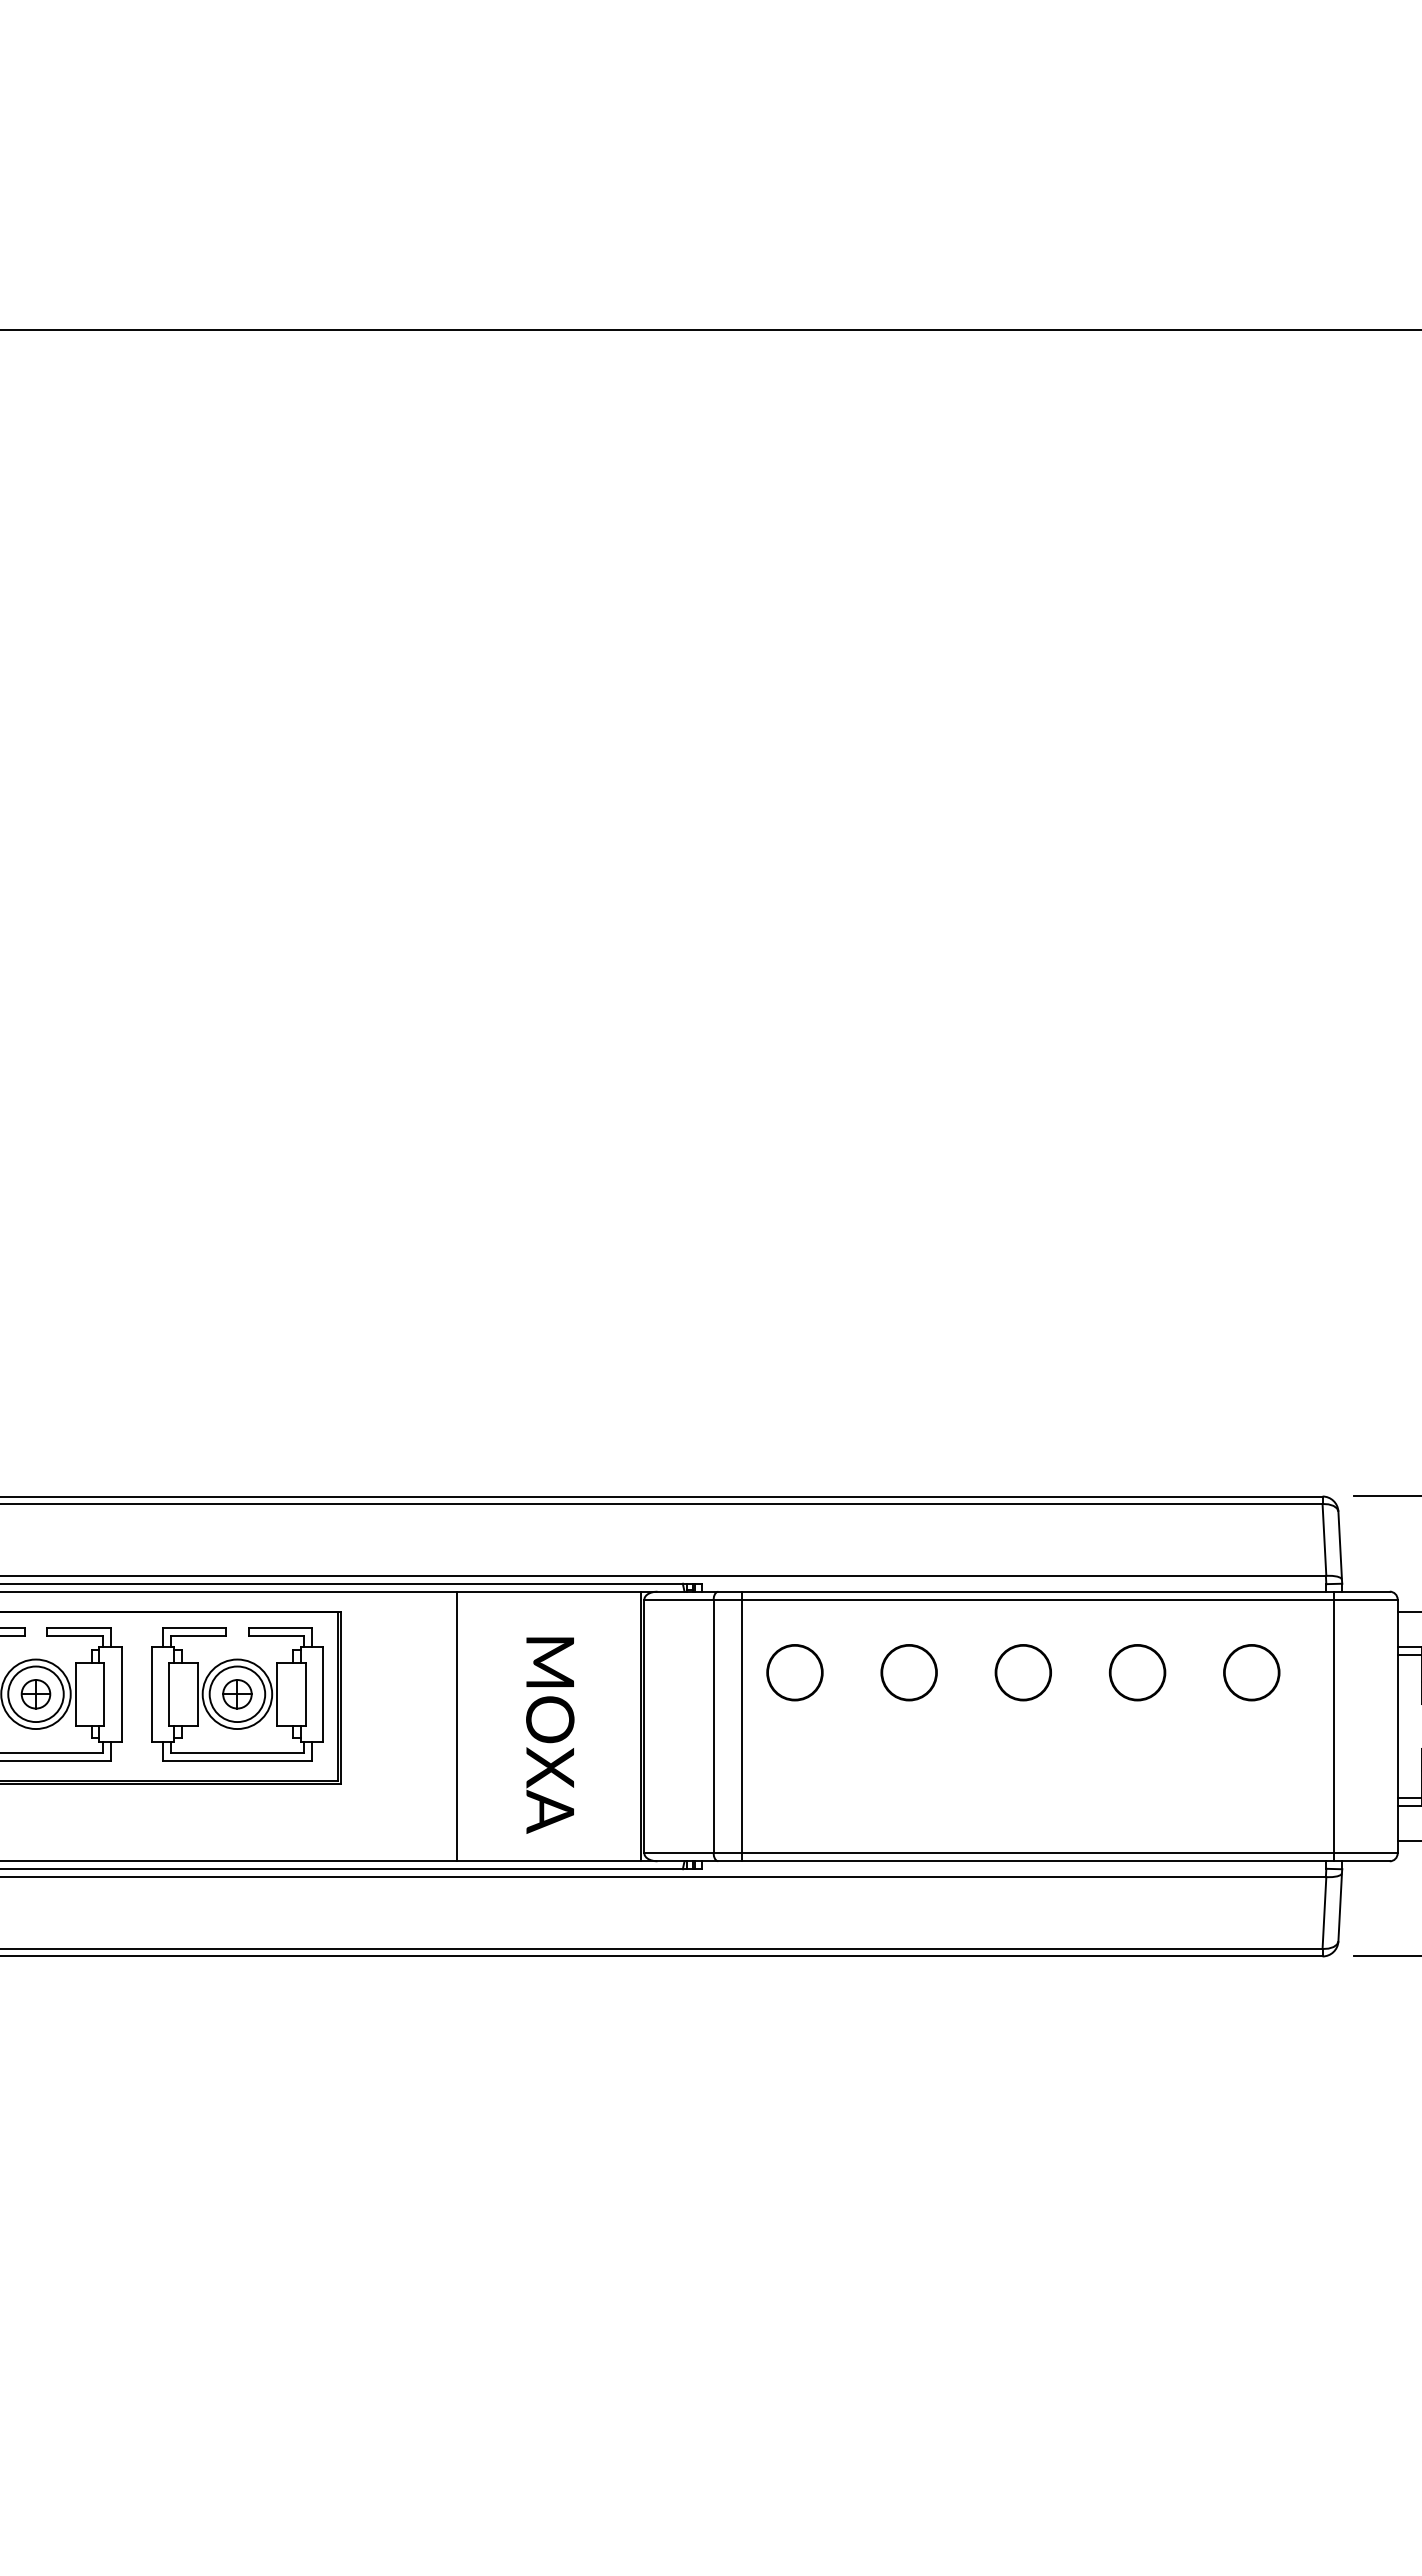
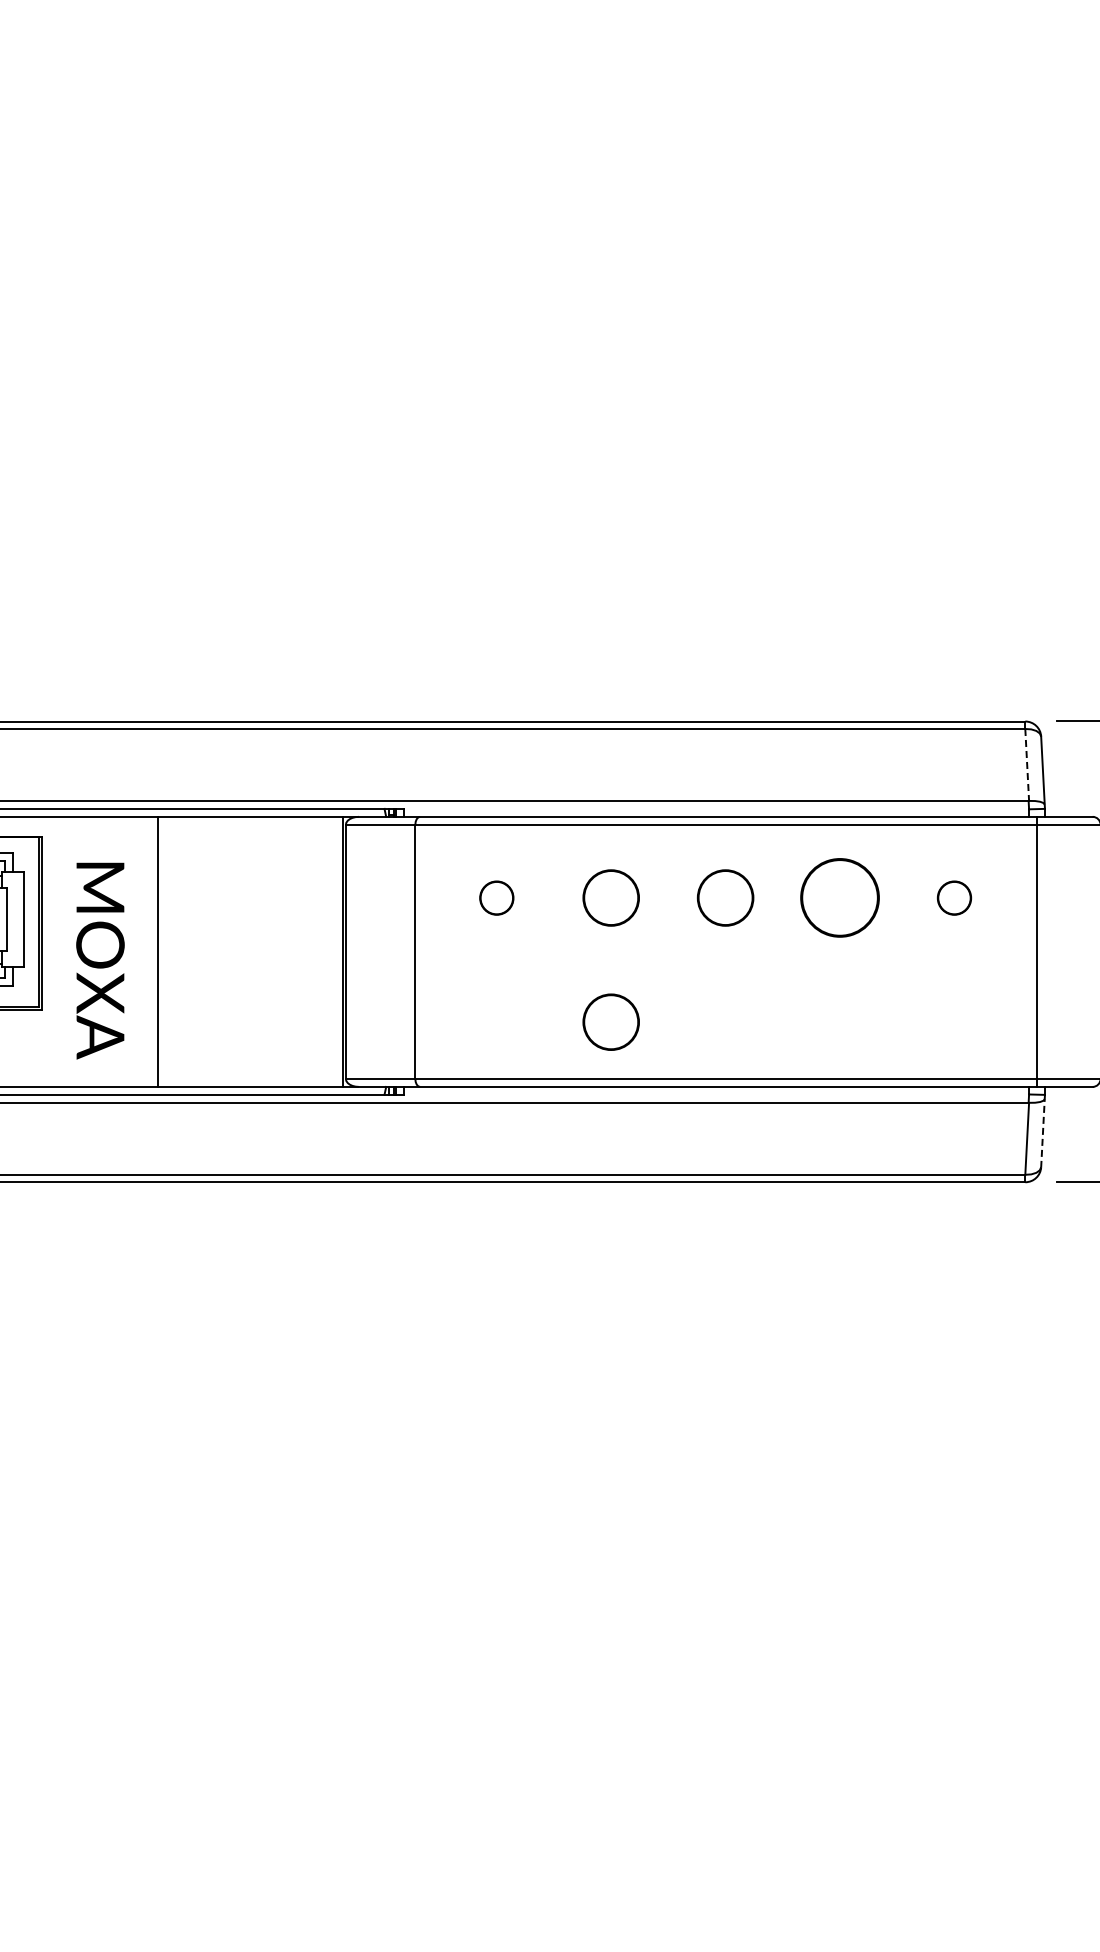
line: (1324, 1539) -> (1027, 764), solid -> dashed
circle: (794, 1672) -> (496, 897), size x0.6
part: (1137, 1672) -> (839, 897), size x1.4
circle: (1251, 1672) -> (954, 897), size x0.6
line: (742, 1726) -> (444, 951), removed
text: (550, 1735) -> (100, 960), moved
circle: (908, 1796) -> (610, 1022), added
line: (1340, 1905) -> (1043, 1131), solid -> dashed

